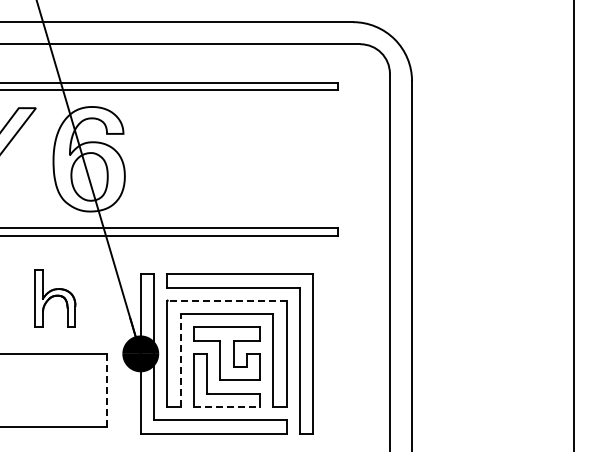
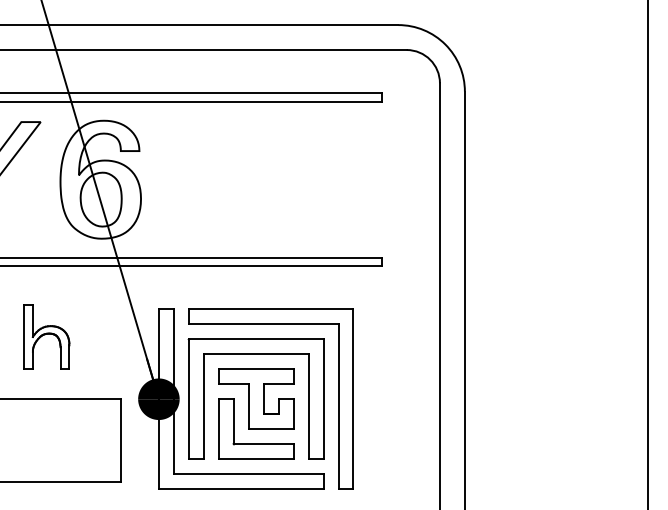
part: (55, 298) -> (46, 336), moved
line: (227, 300) -> (256, 339), dashed -> solid
line: (180, 360) -> (203, 406), dashed -> solid
line: (106, 390) -> (120, 440), dashed -> solid
line: (227, 406) -> (256, 458), dashed -> solid

